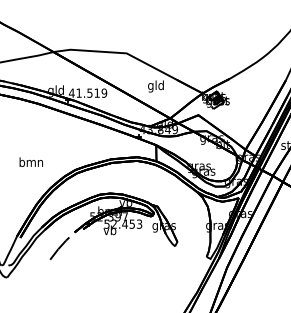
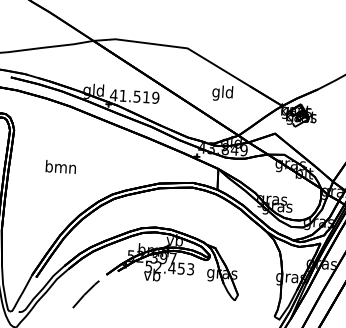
text: (30, 161) -> (59, 166), moved

